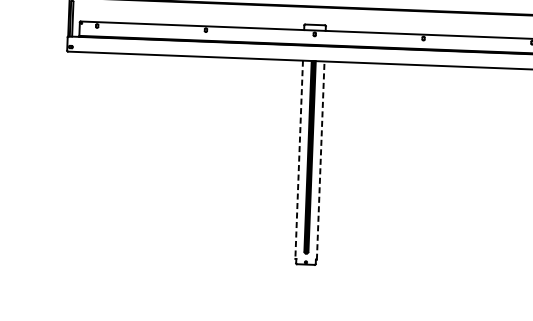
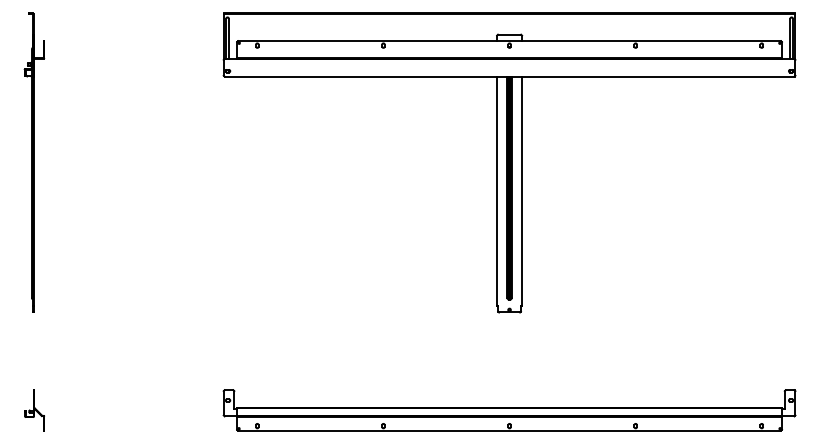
line: (299, 159) -> (497, 191), dashed -> solid
line: (321, 160) -> (522, 191), dashed -> solid

